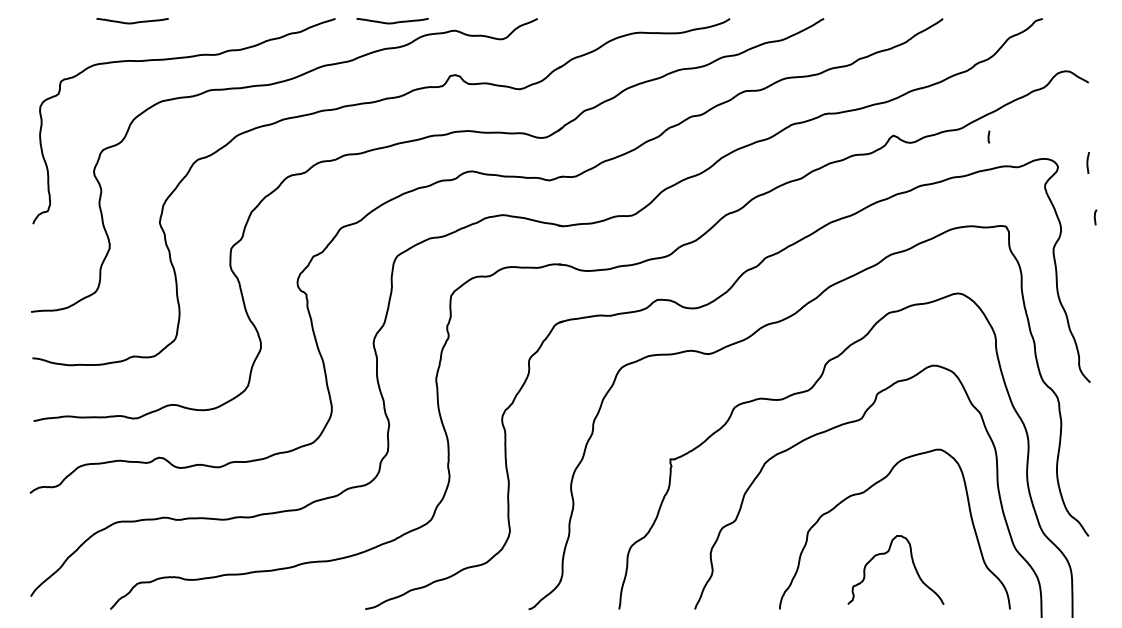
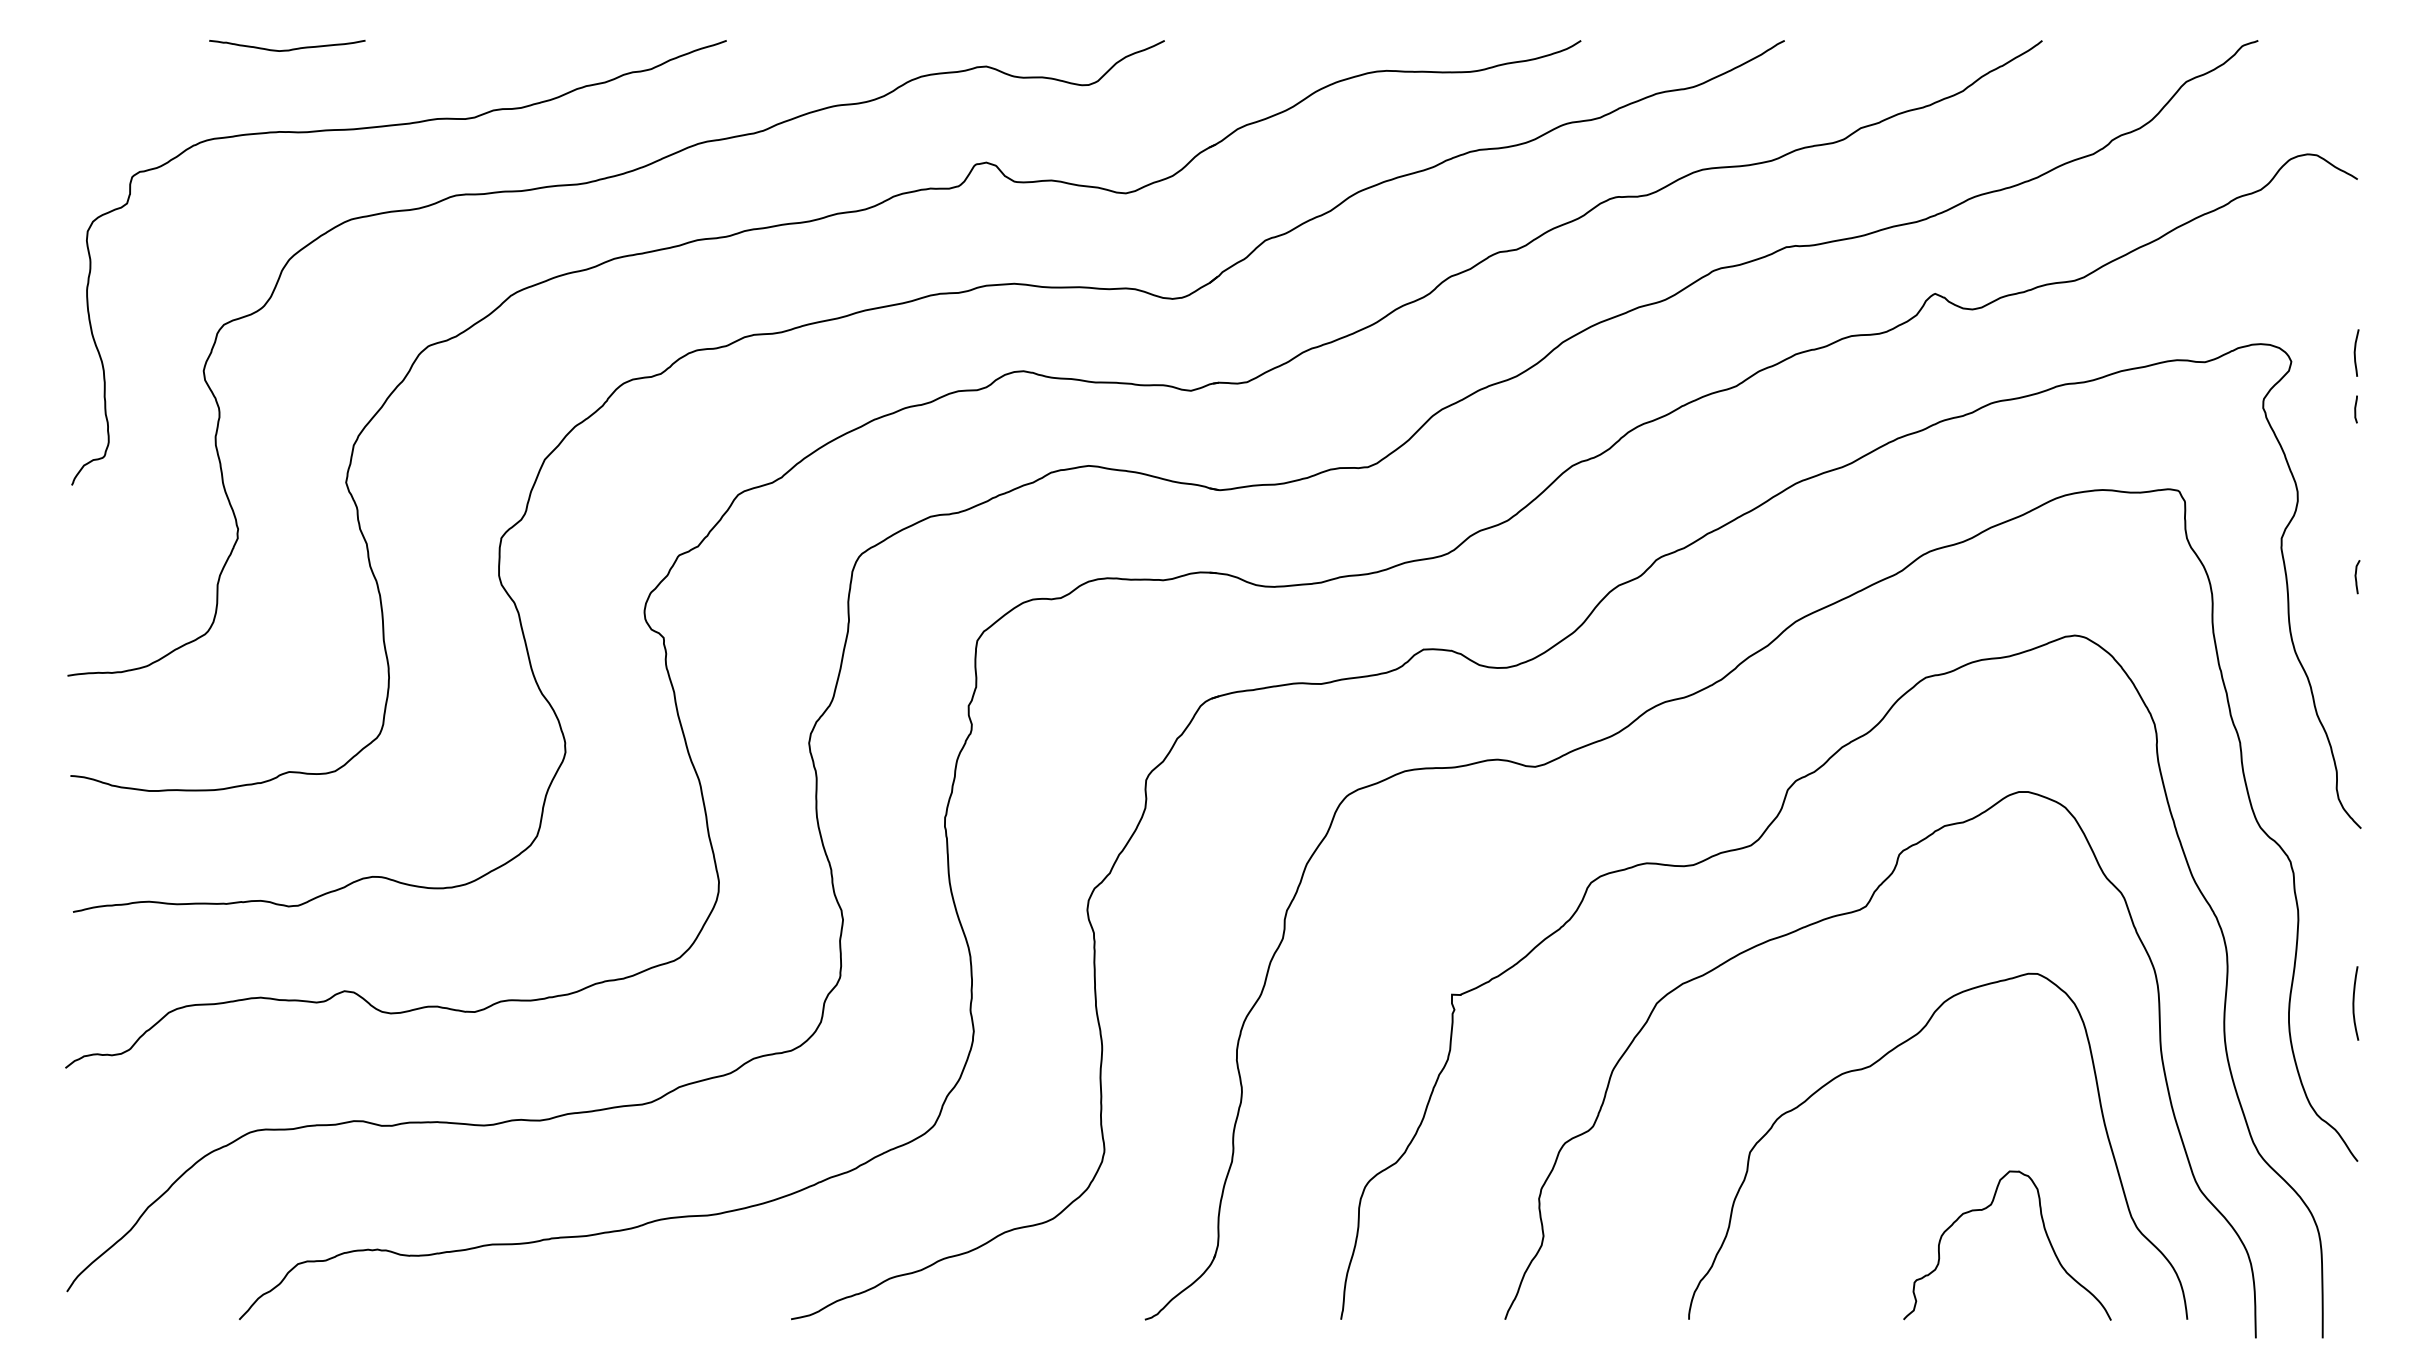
curve: (392, 22) -> (850, 48), removed
curve: (988, 136) -> (2355, 408), moved
curve: (1095, 217) -> (2357, 577), moved
curve: (1087, 463) -> (2355, 1003), added
curve: (887, 553) -> (1989, 1209), moved

